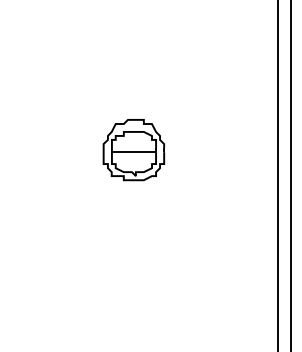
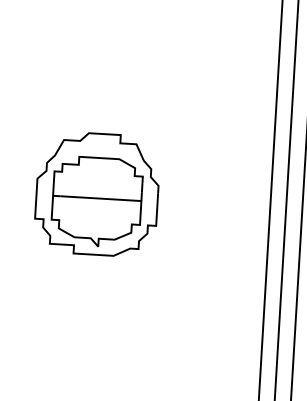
part: (133, 149) -> (96, 193), size x1.67

